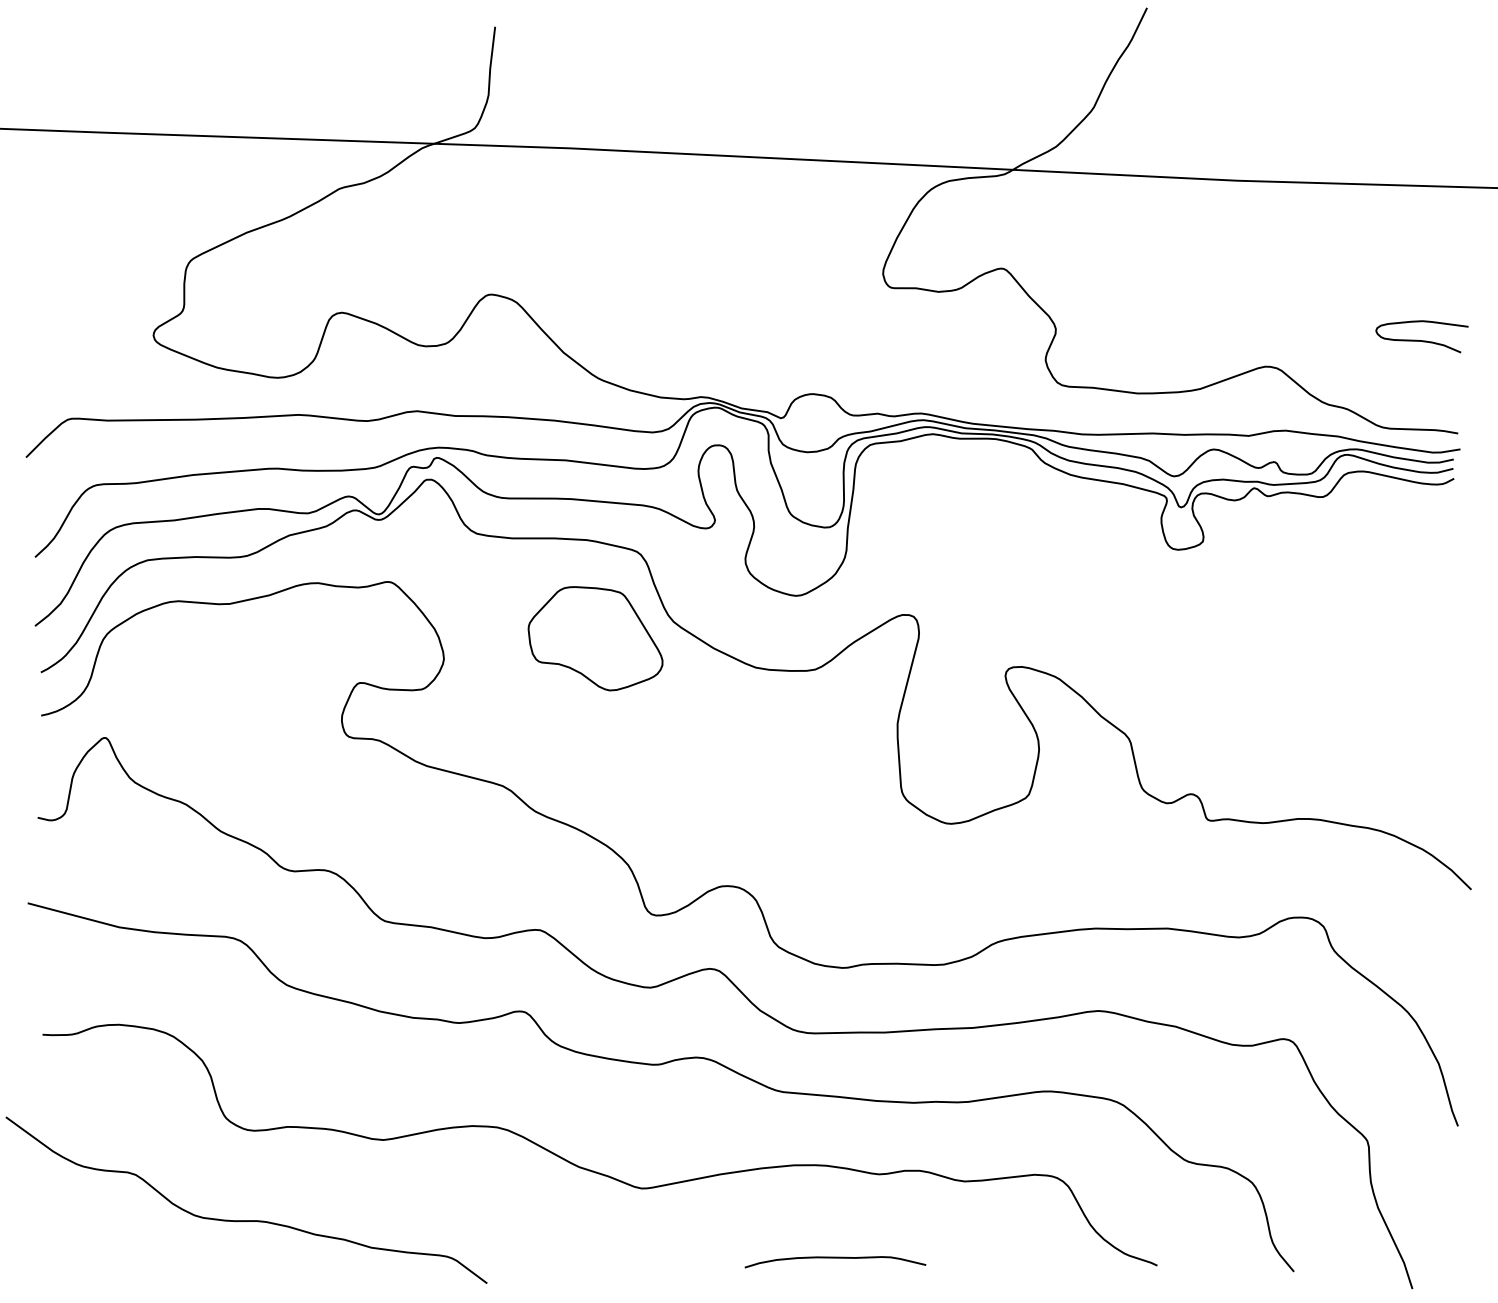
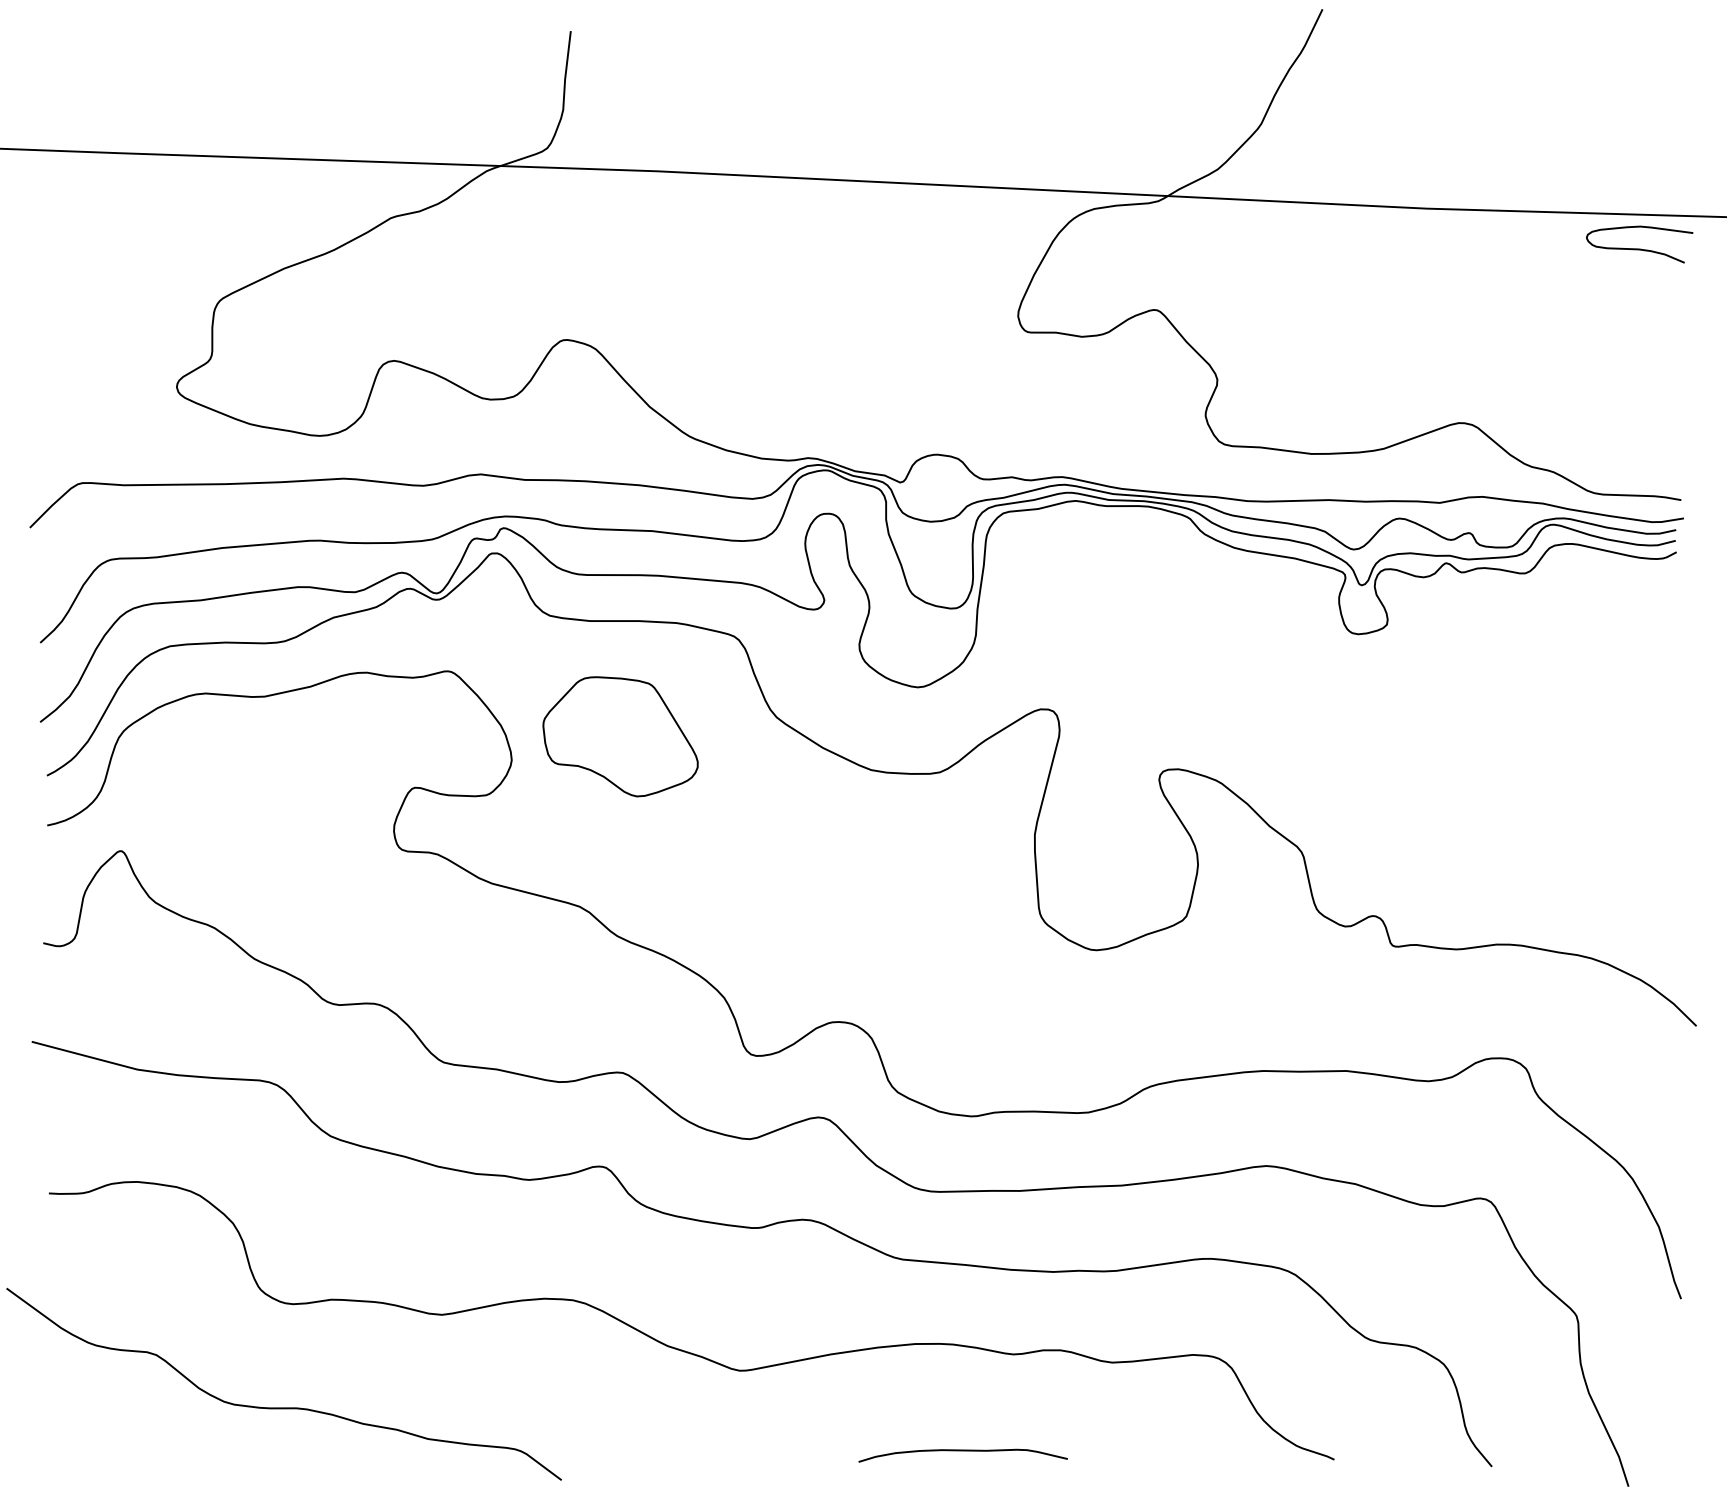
curve: (1421, 340) -> (1639, 248), moved
part: (595, 638) -> (620, 736), moved

